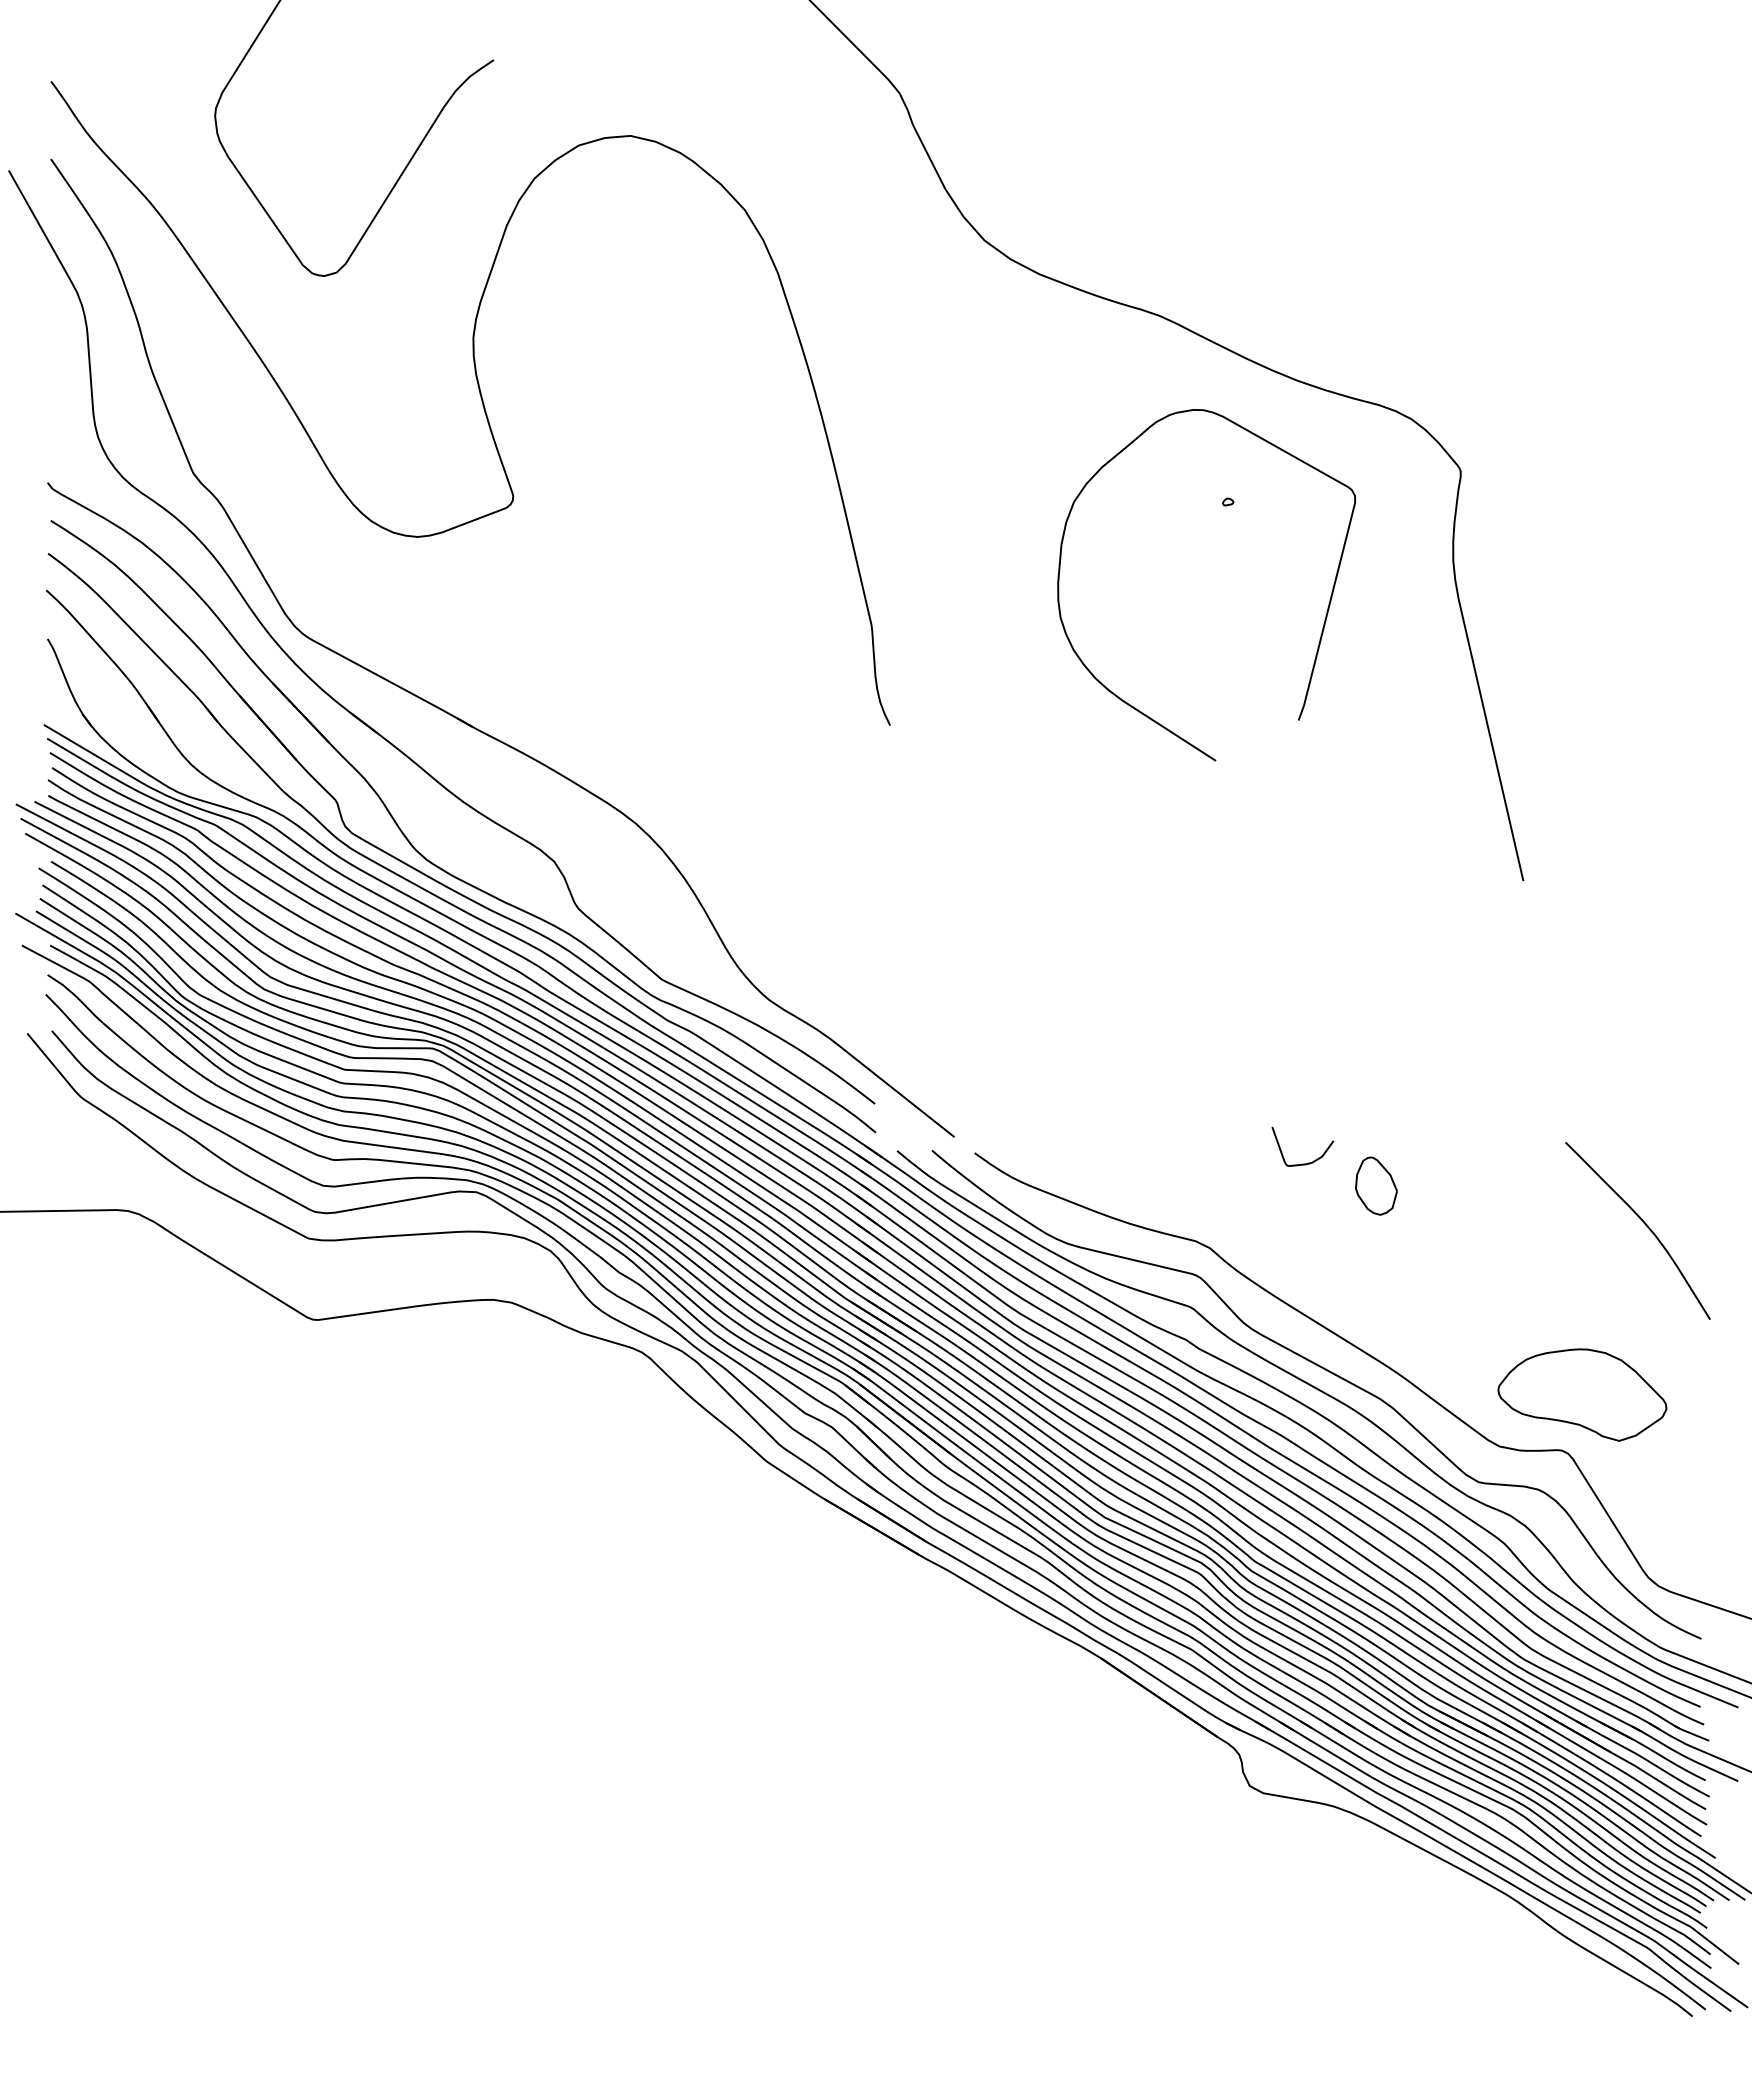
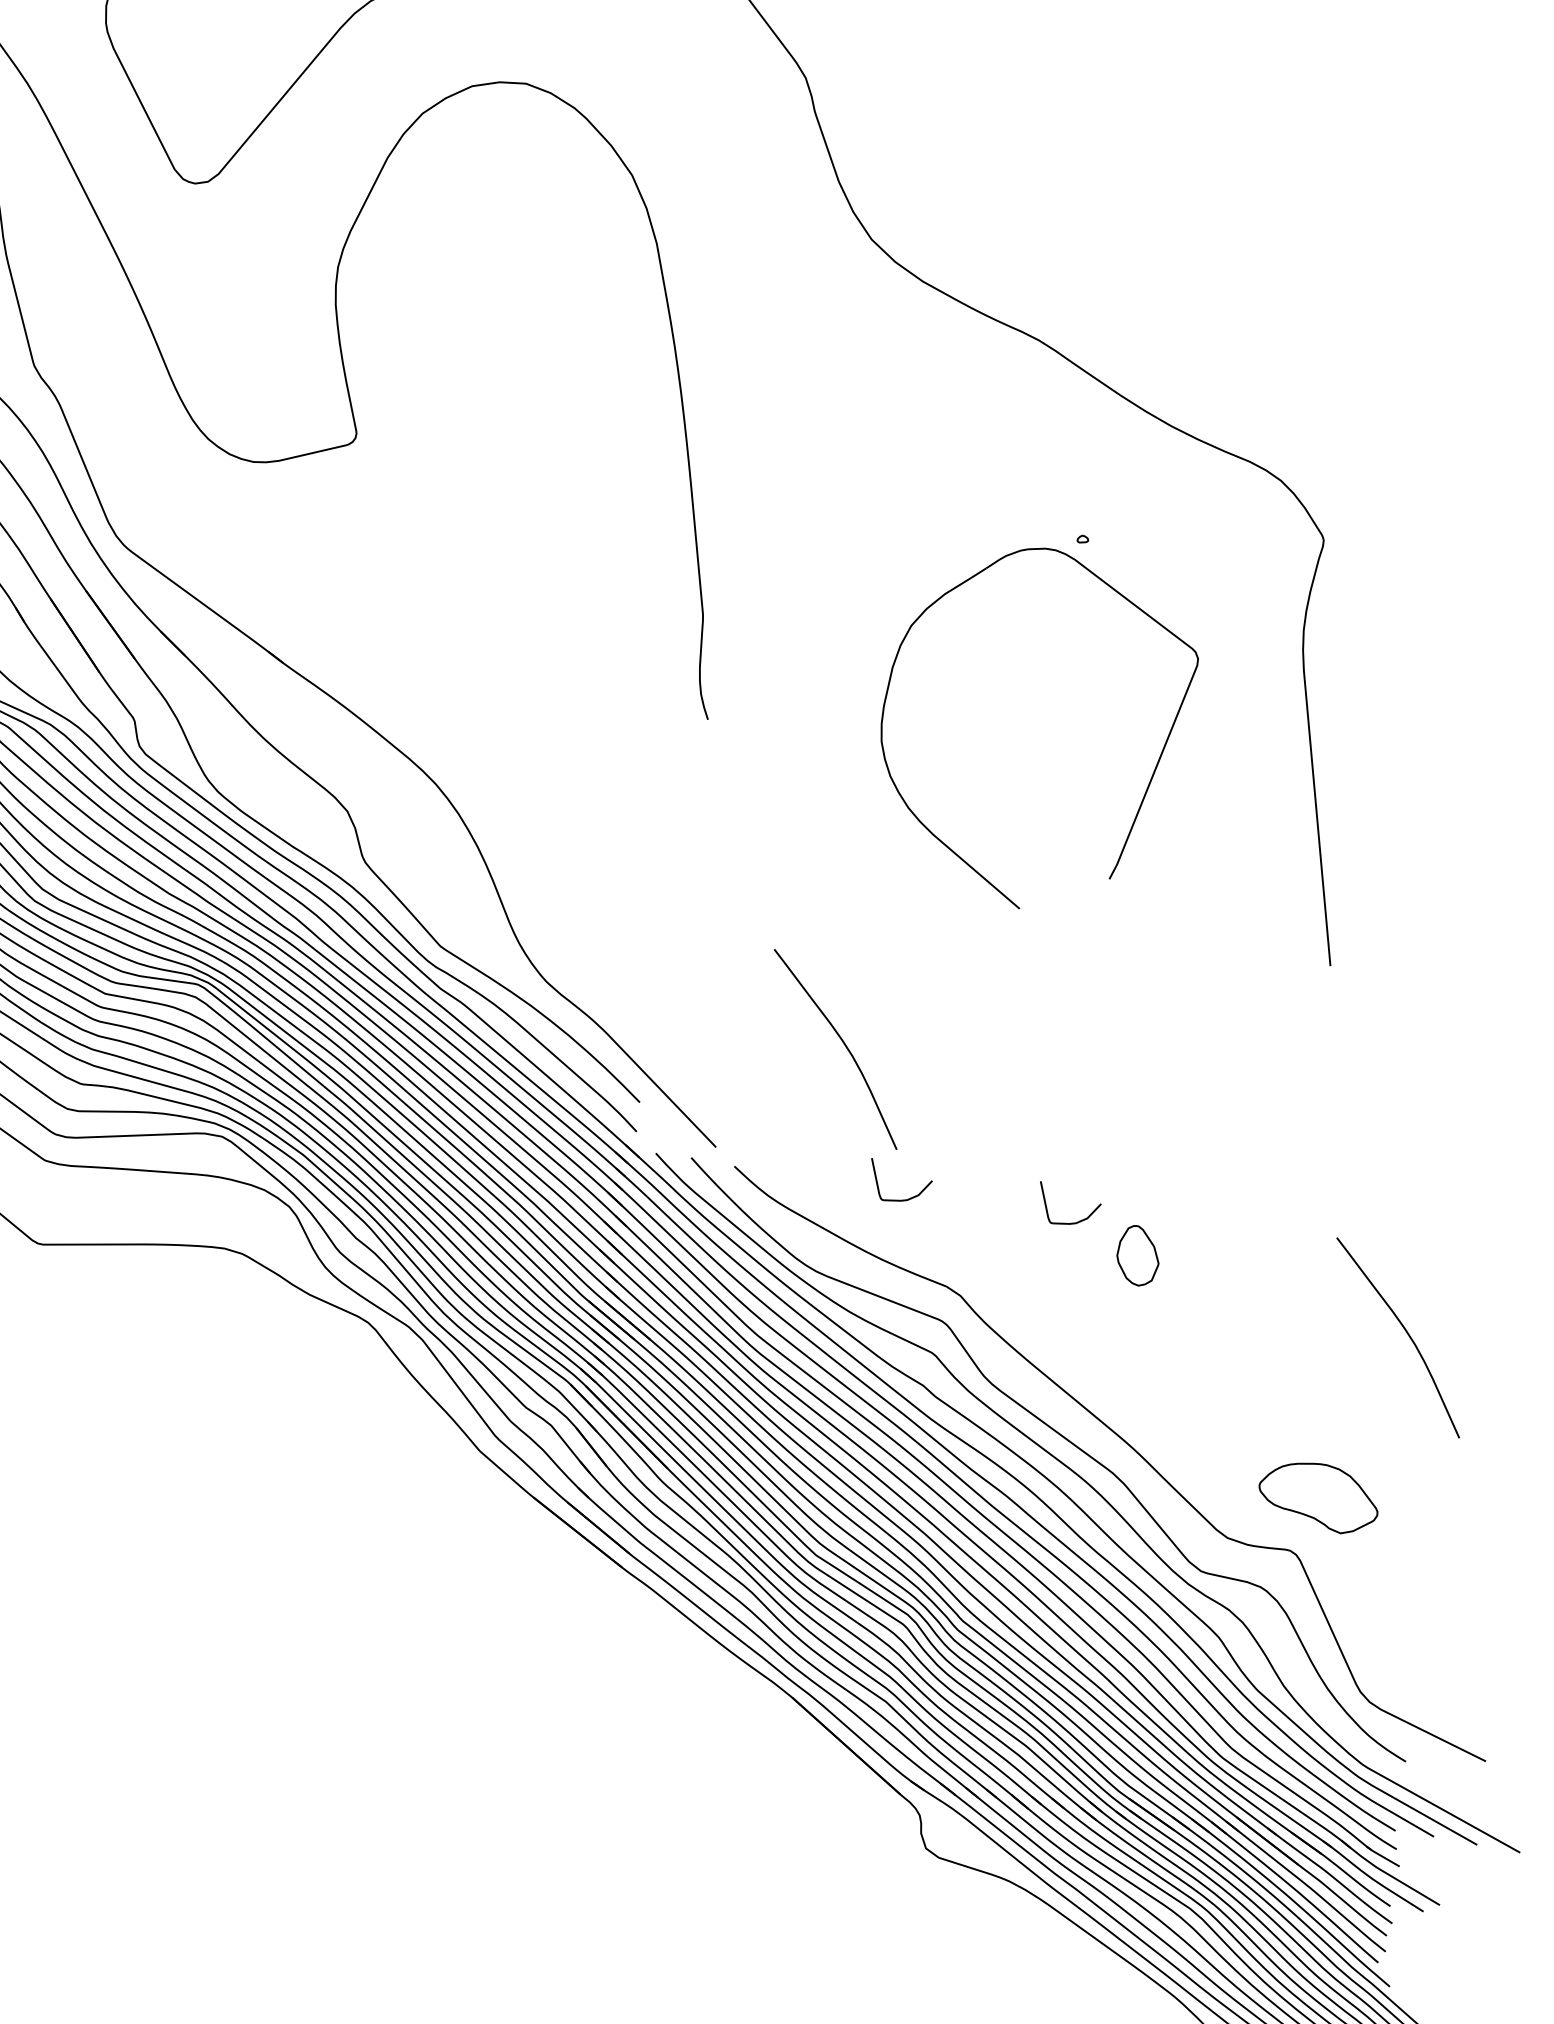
part: (1325, 615) -> (1151, 776), moved
curve: (1062, 1019) -> (842, 1042), added
curve: (1136, 1163) -> (897, 1199), added
part: (1582, 1394) -> (1319, 1496), size x0.7

